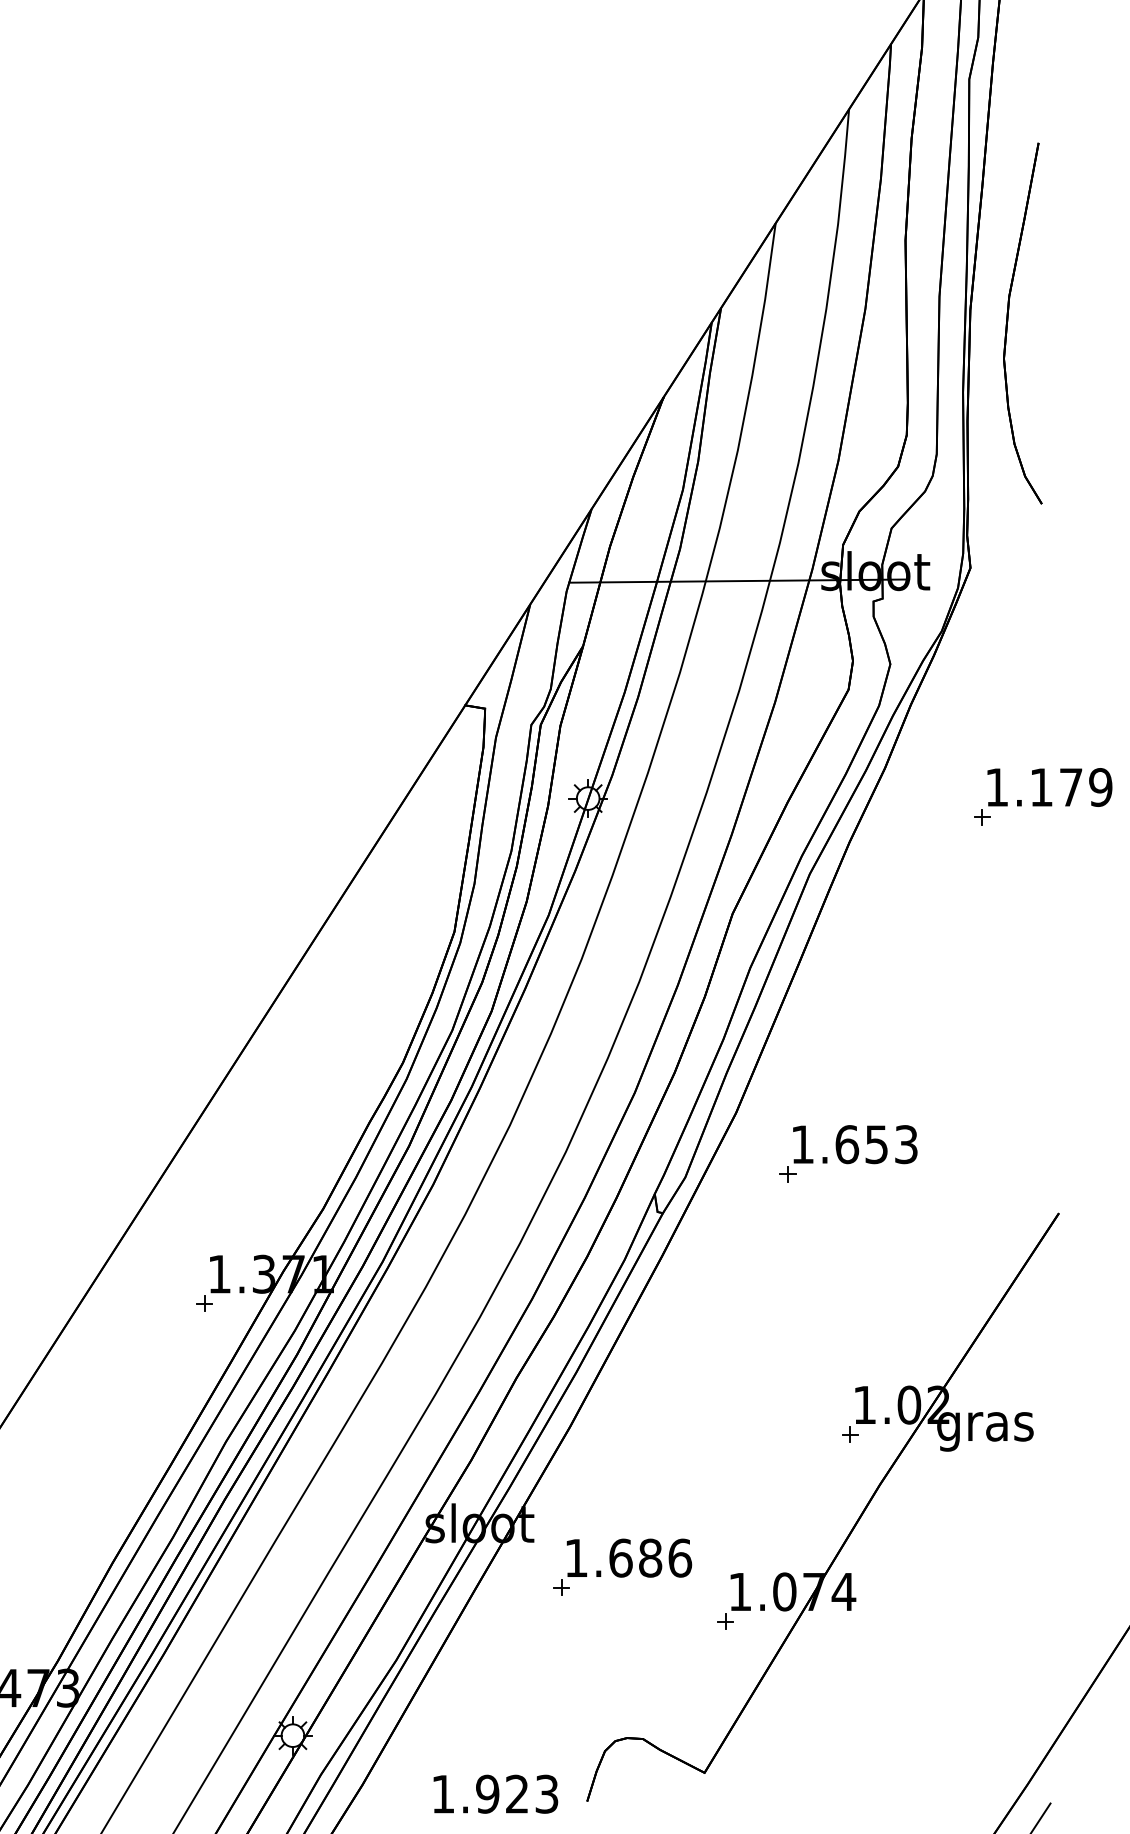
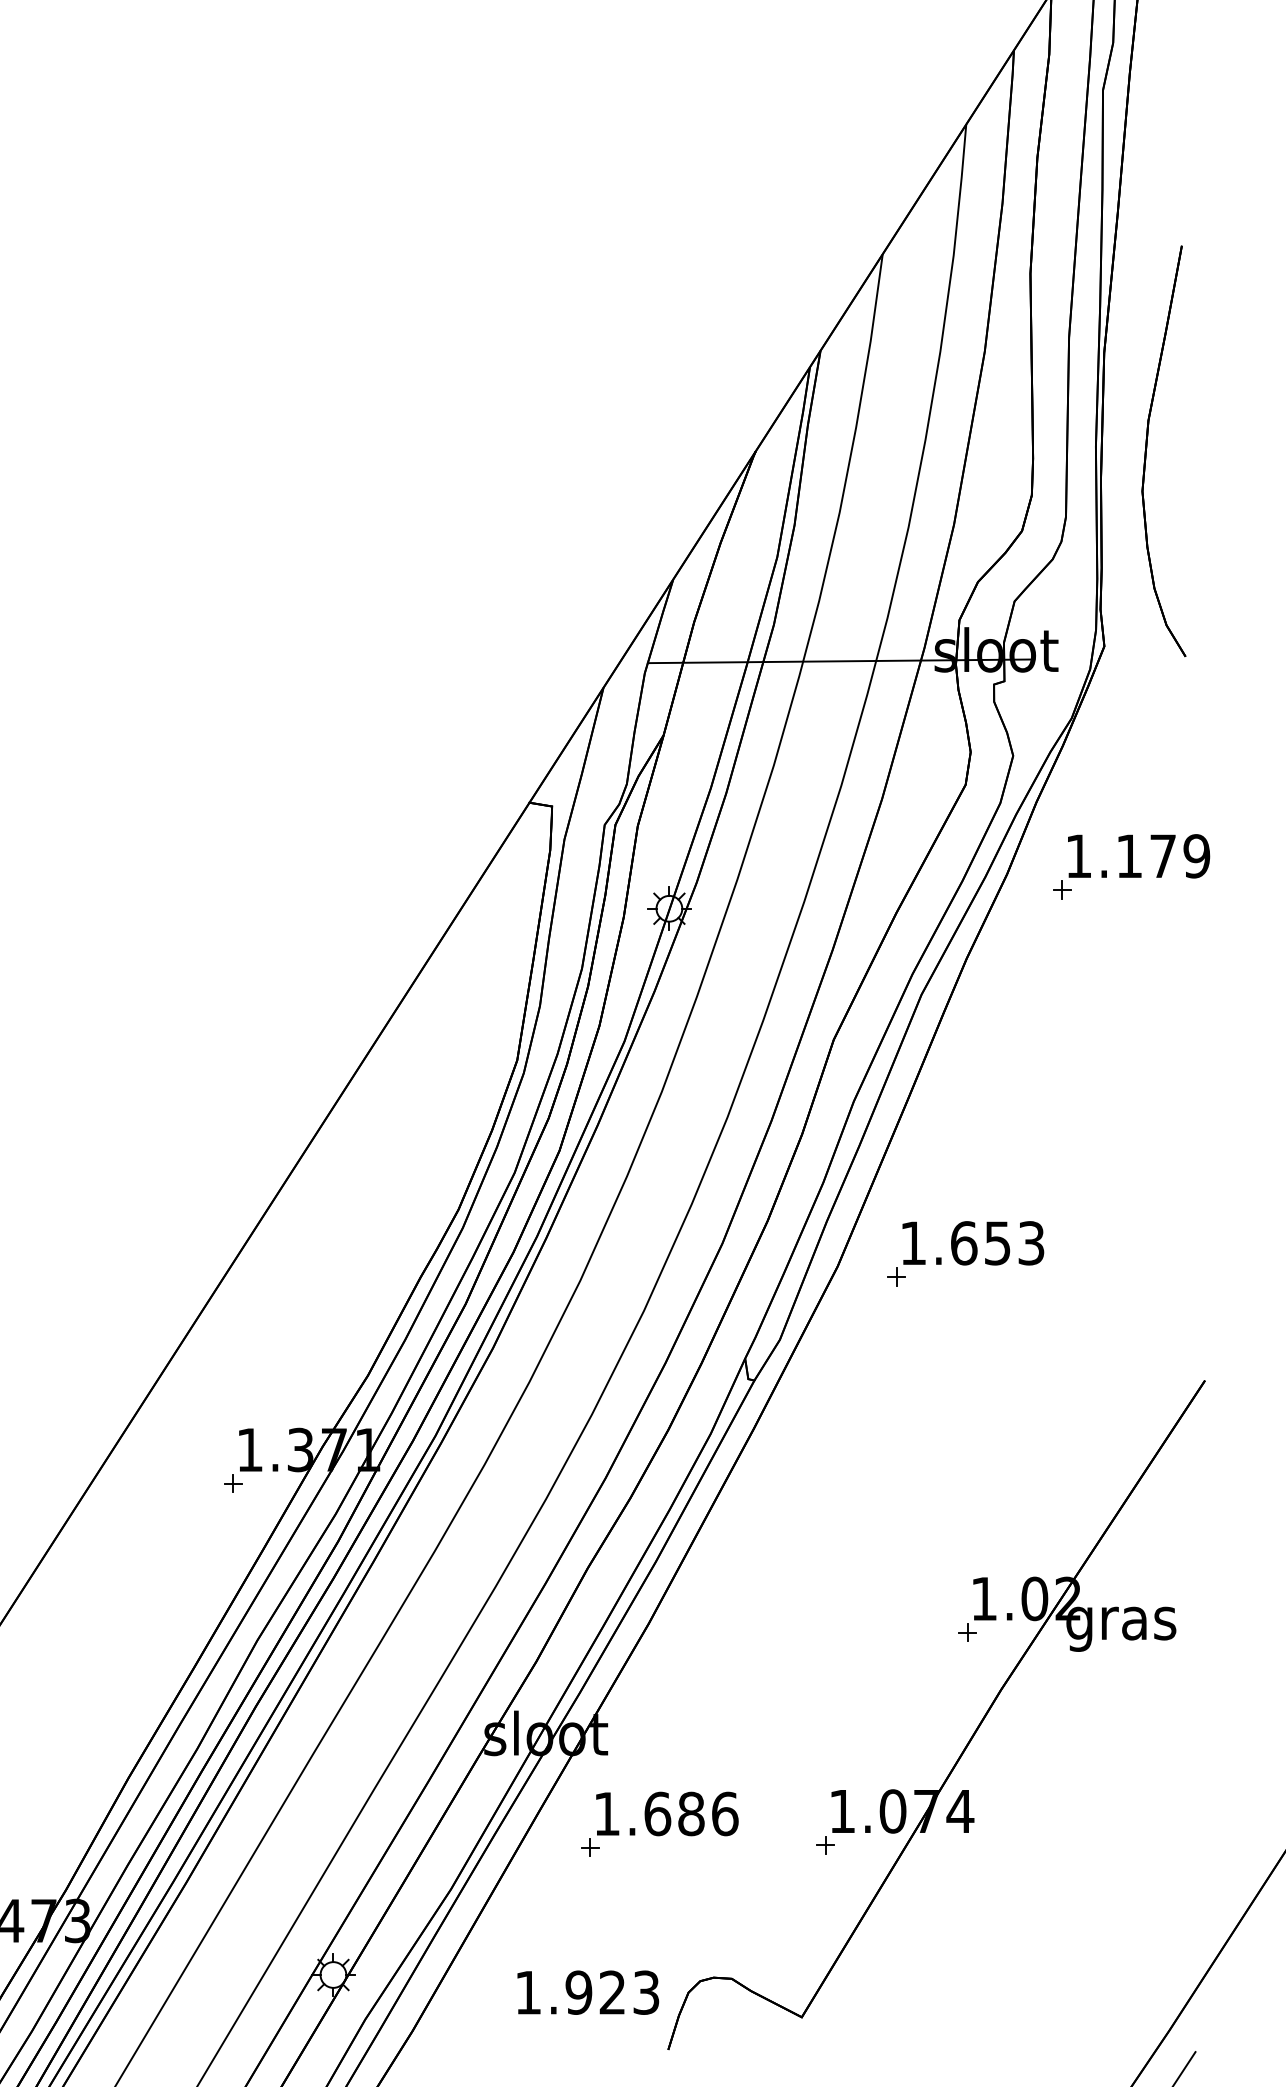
part: (1008, 321) -> (1147, 448), moved
part: (1043, 796) -> (1131, 866), moved
part: (848, 1153) -> (965, 1253), moved
part: (622, 1566) -> (659, 1823), moved
text: (495, 1793) -> (587, 1991), moved

